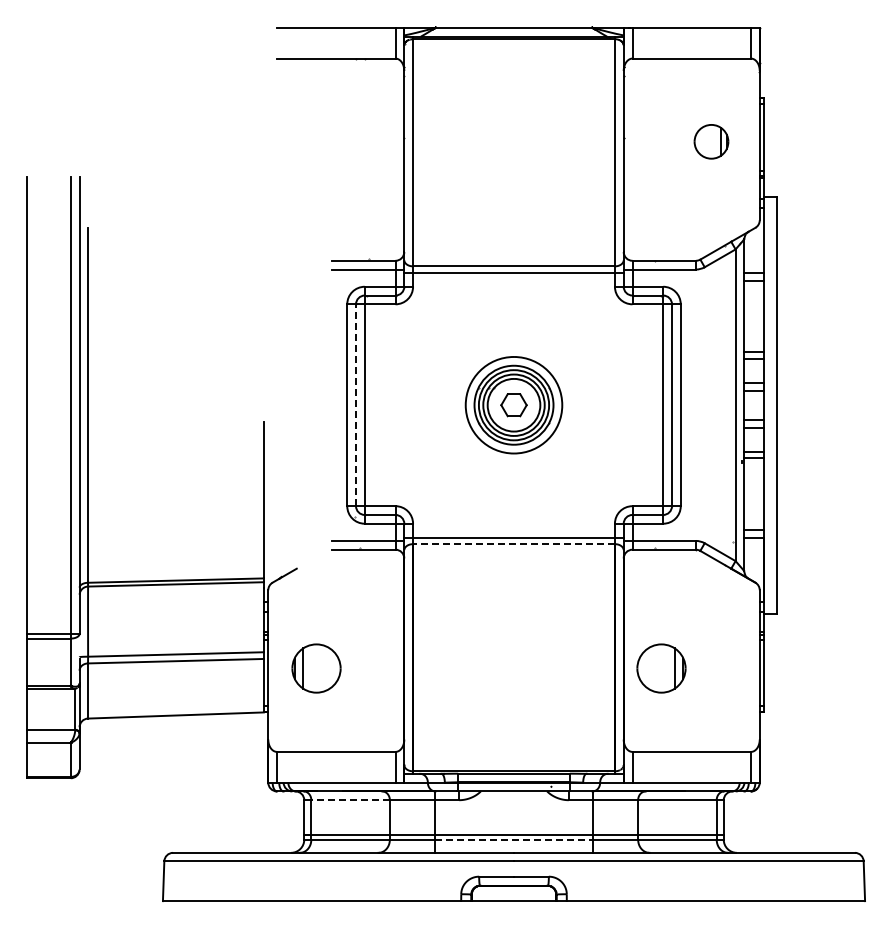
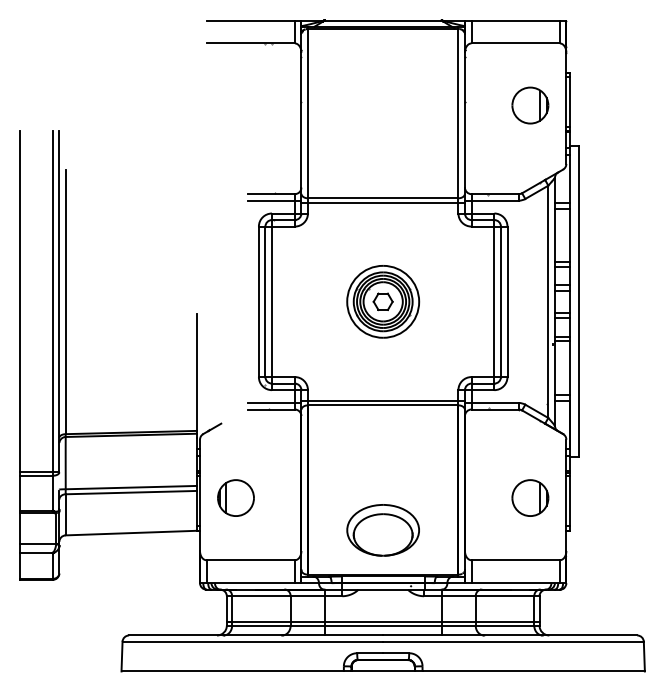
part: (711, 141) -> (530, 105), size x1.43
line: (356, 405) -> (265, 302), dashed -> solid
line: (514, 544) -> (383, 405), dashed -> solid
part: (661, 668) -> (530, 498), moved
part: (514, 711) -> (383, 530), added
line: (350, 800) -> (261, 596), dashed -> solid
line: (514, 839) -> (383, 625), dashed -> solid

